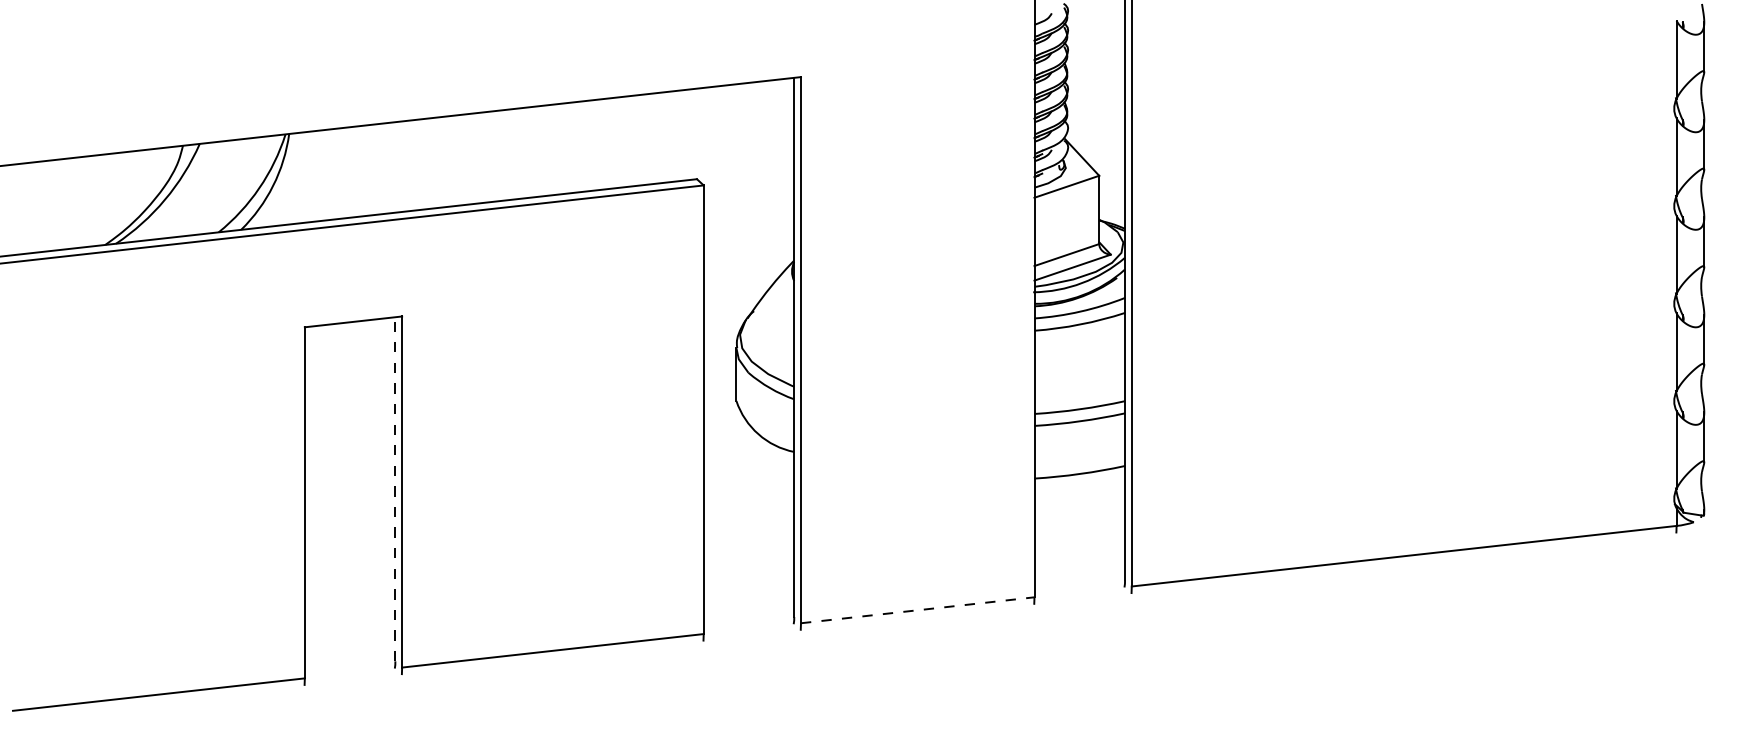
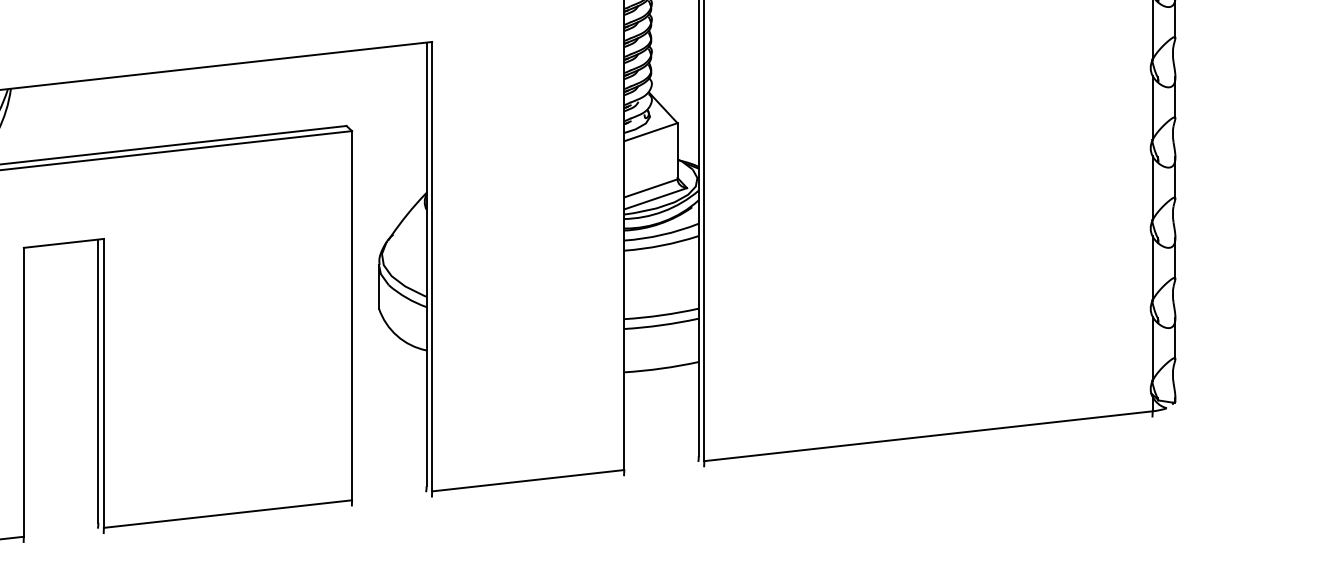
line: (395, 488) -> (98, 380), dashed -> solid
line: (918, 610) -> (528, 480), dashed -> solid

